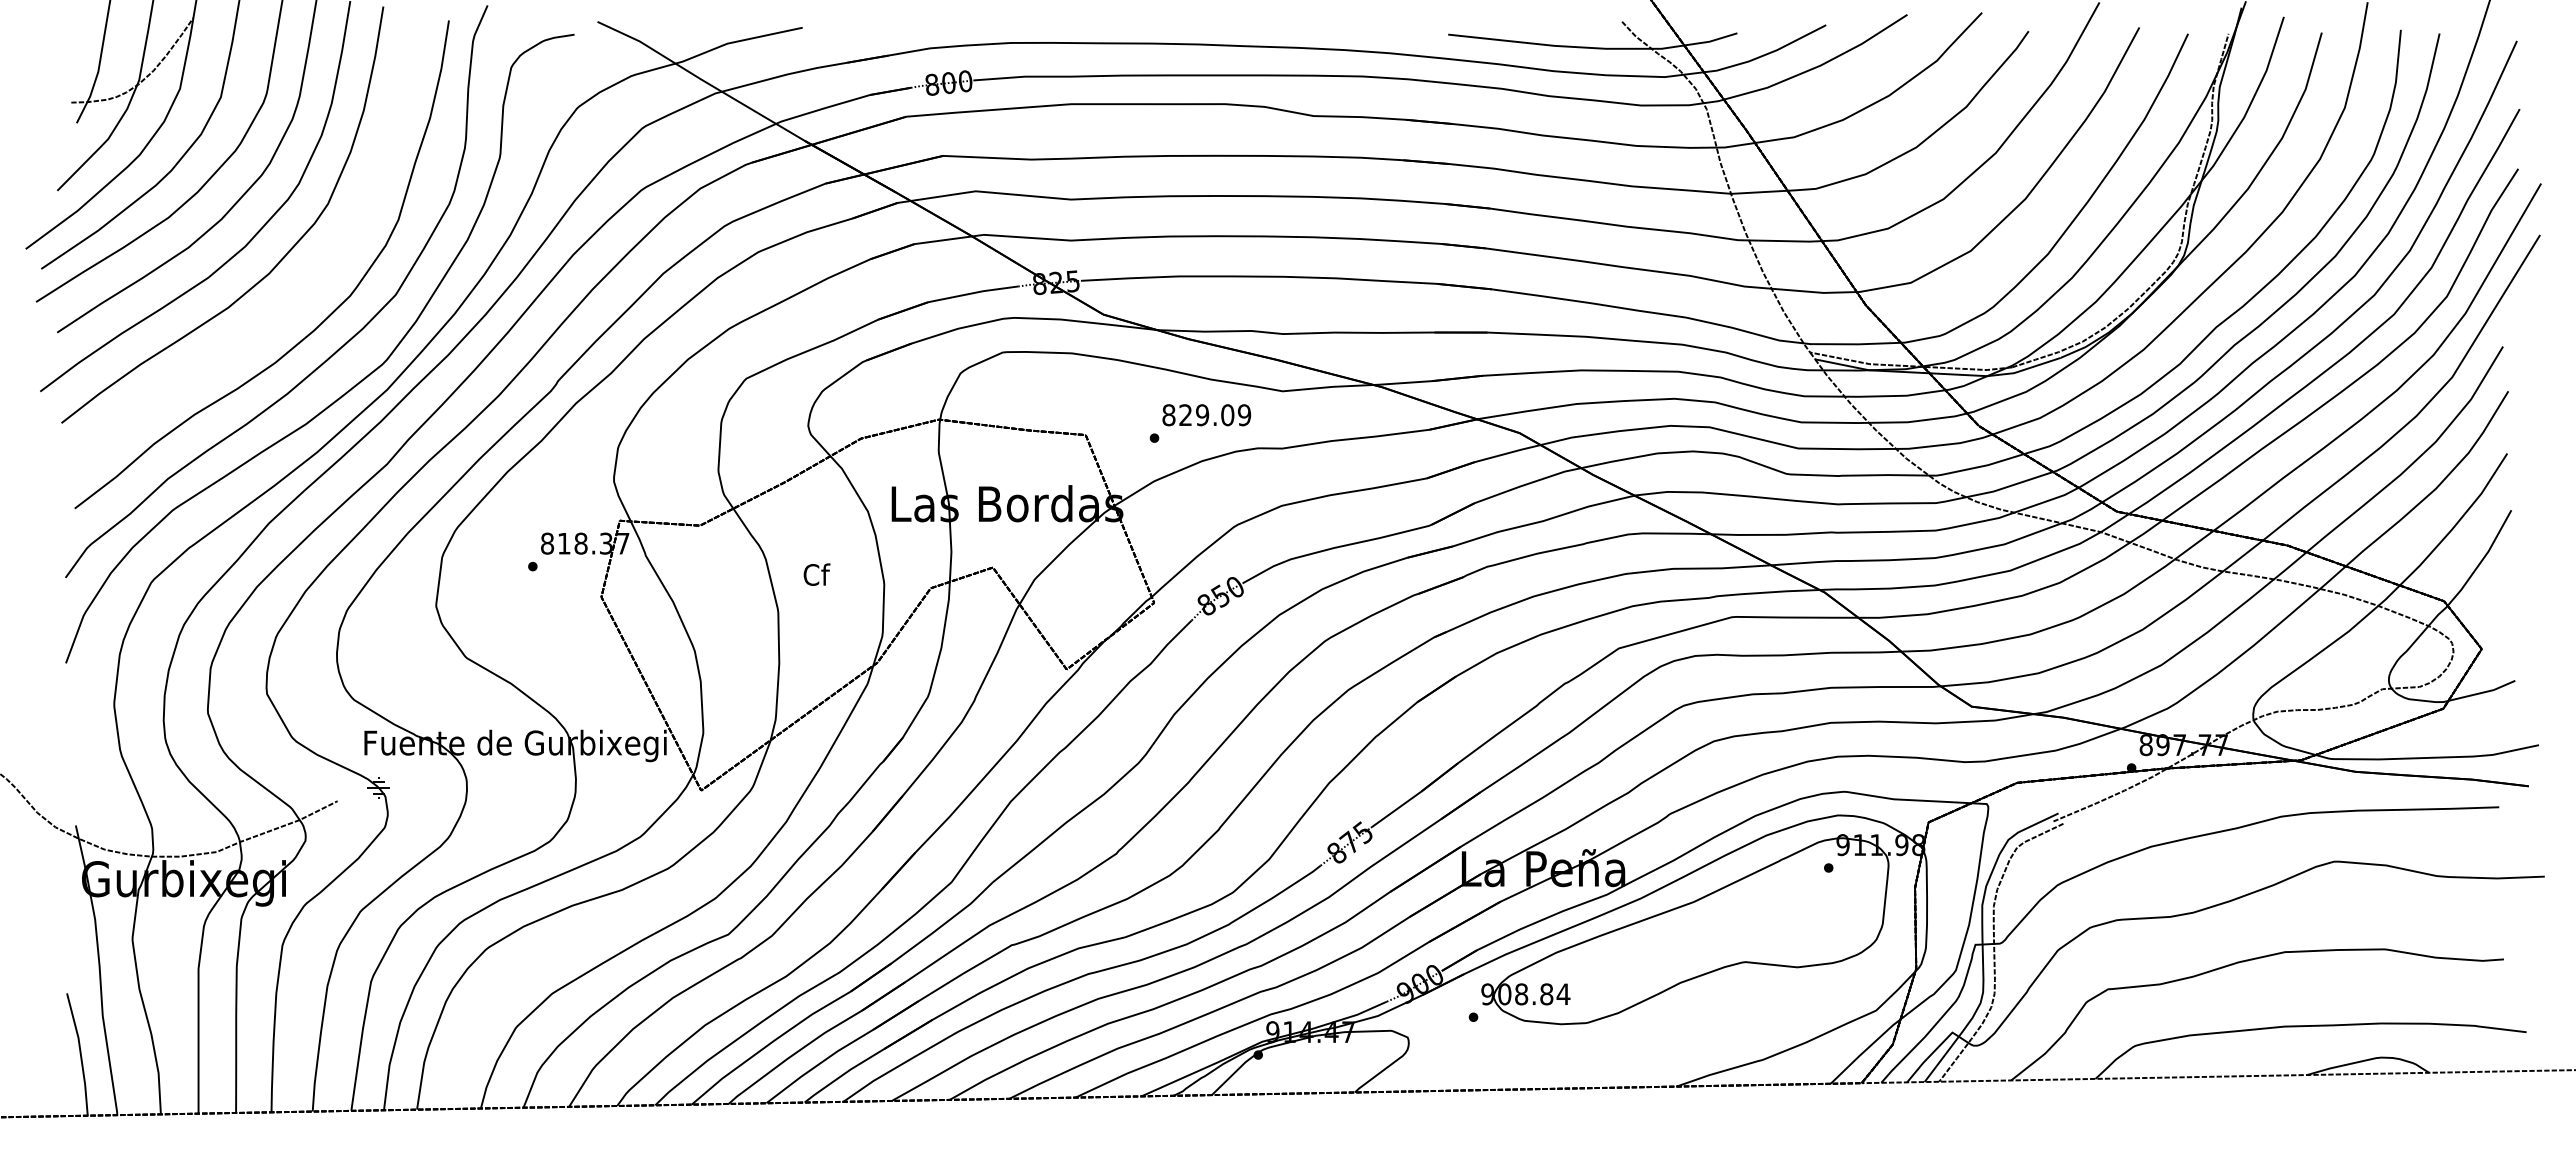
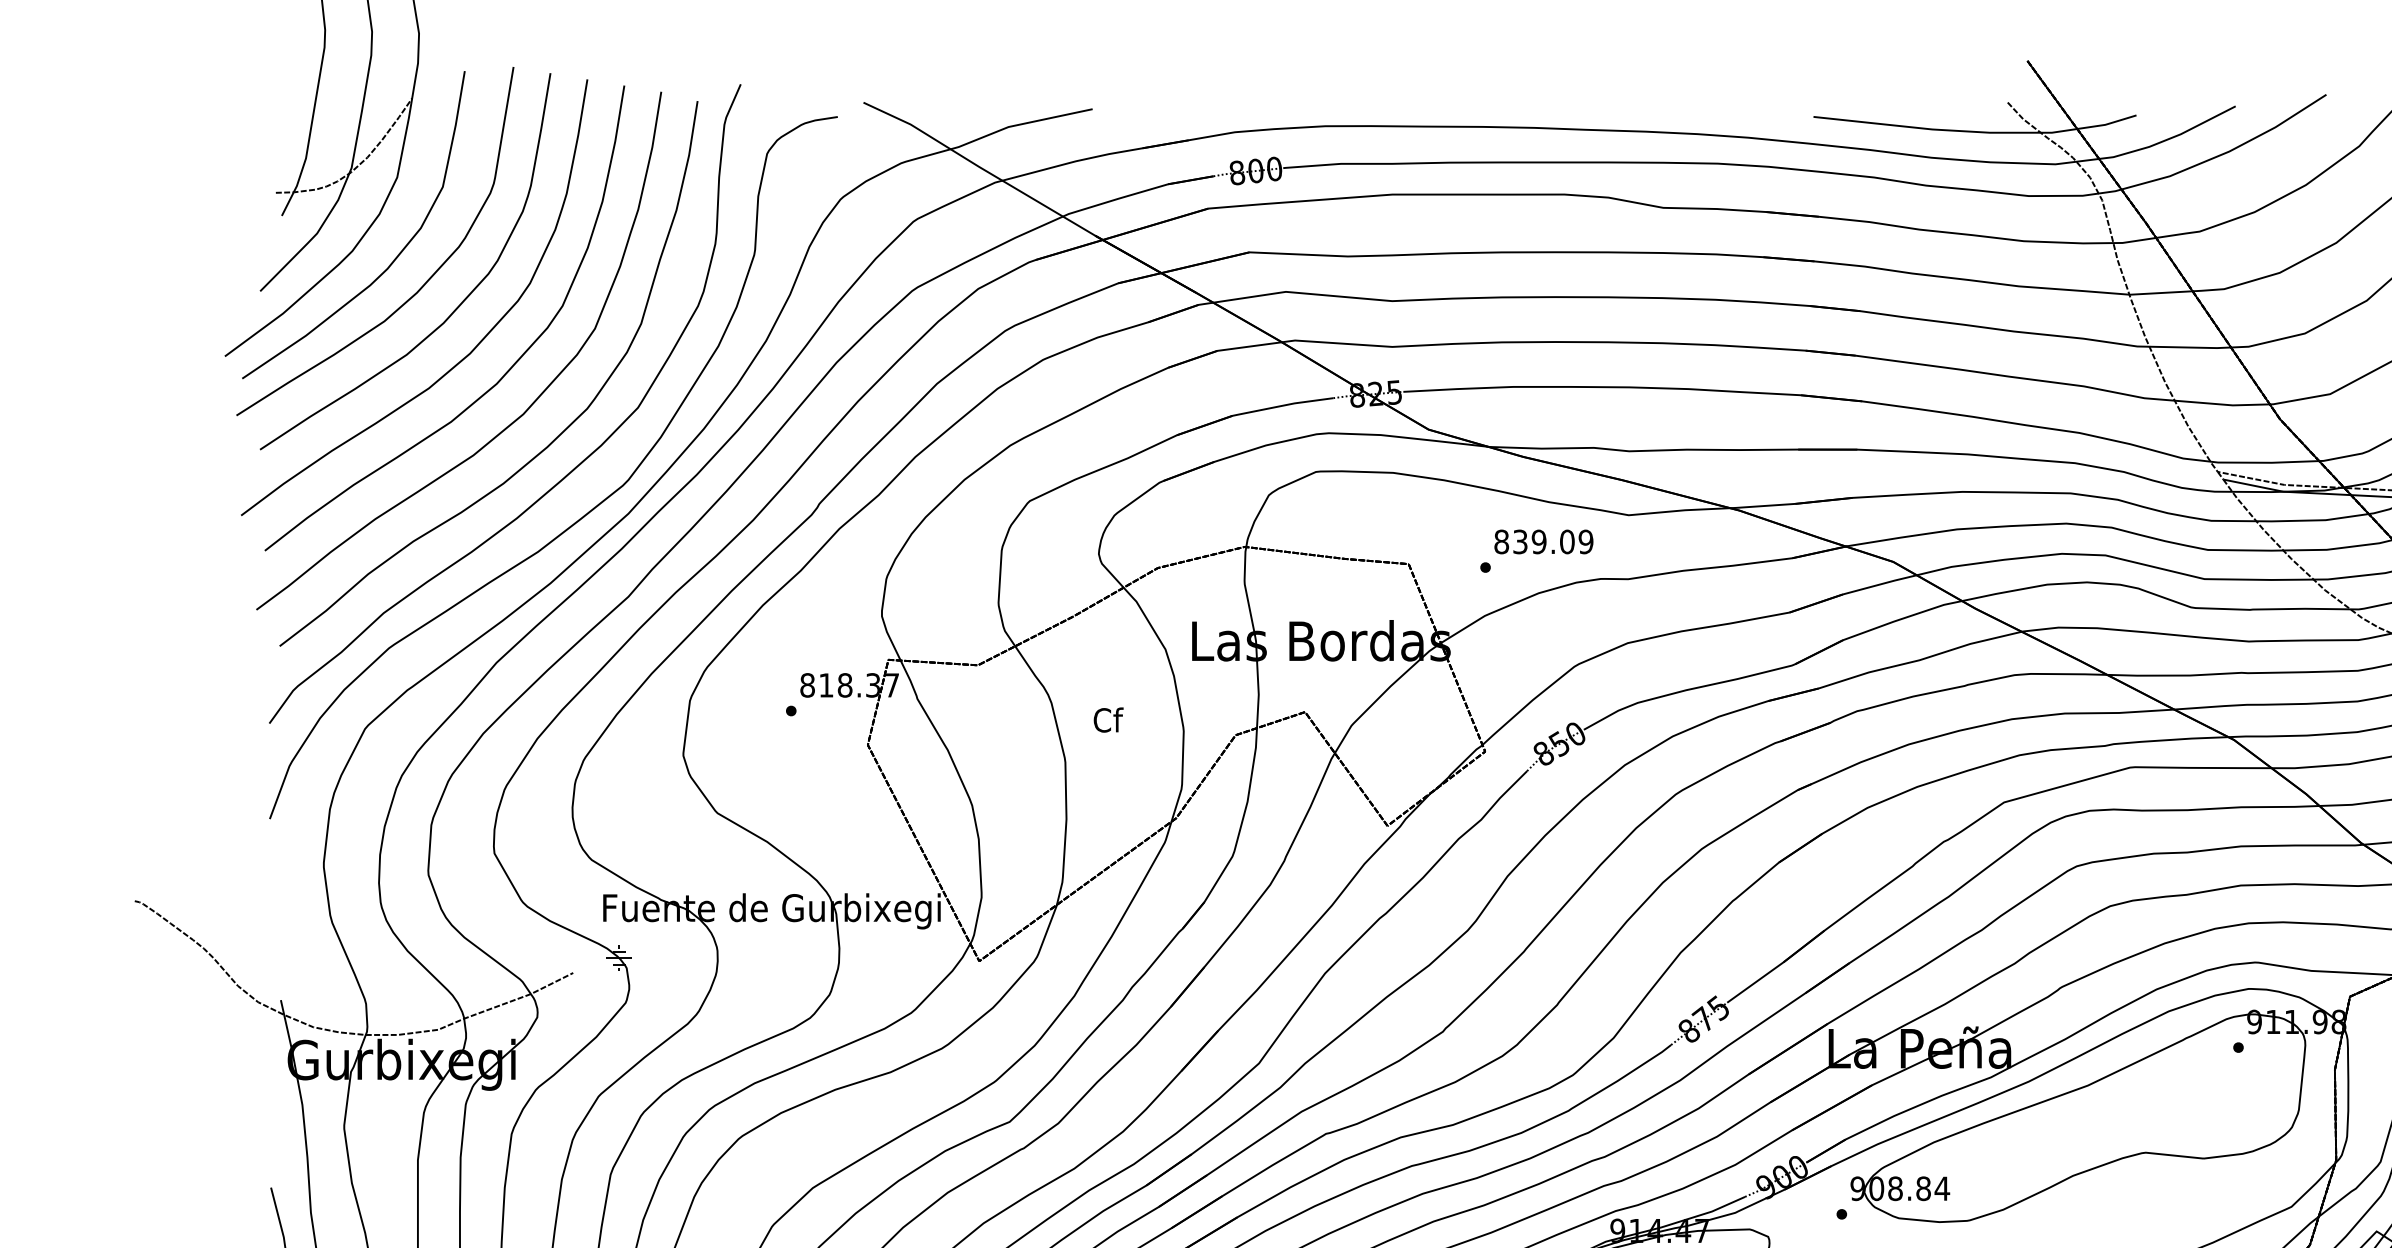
curve: (285, 305) -> (515, 419), added
text: (1185, 415) -> (1520, 542), 829.09 -> 839.09

